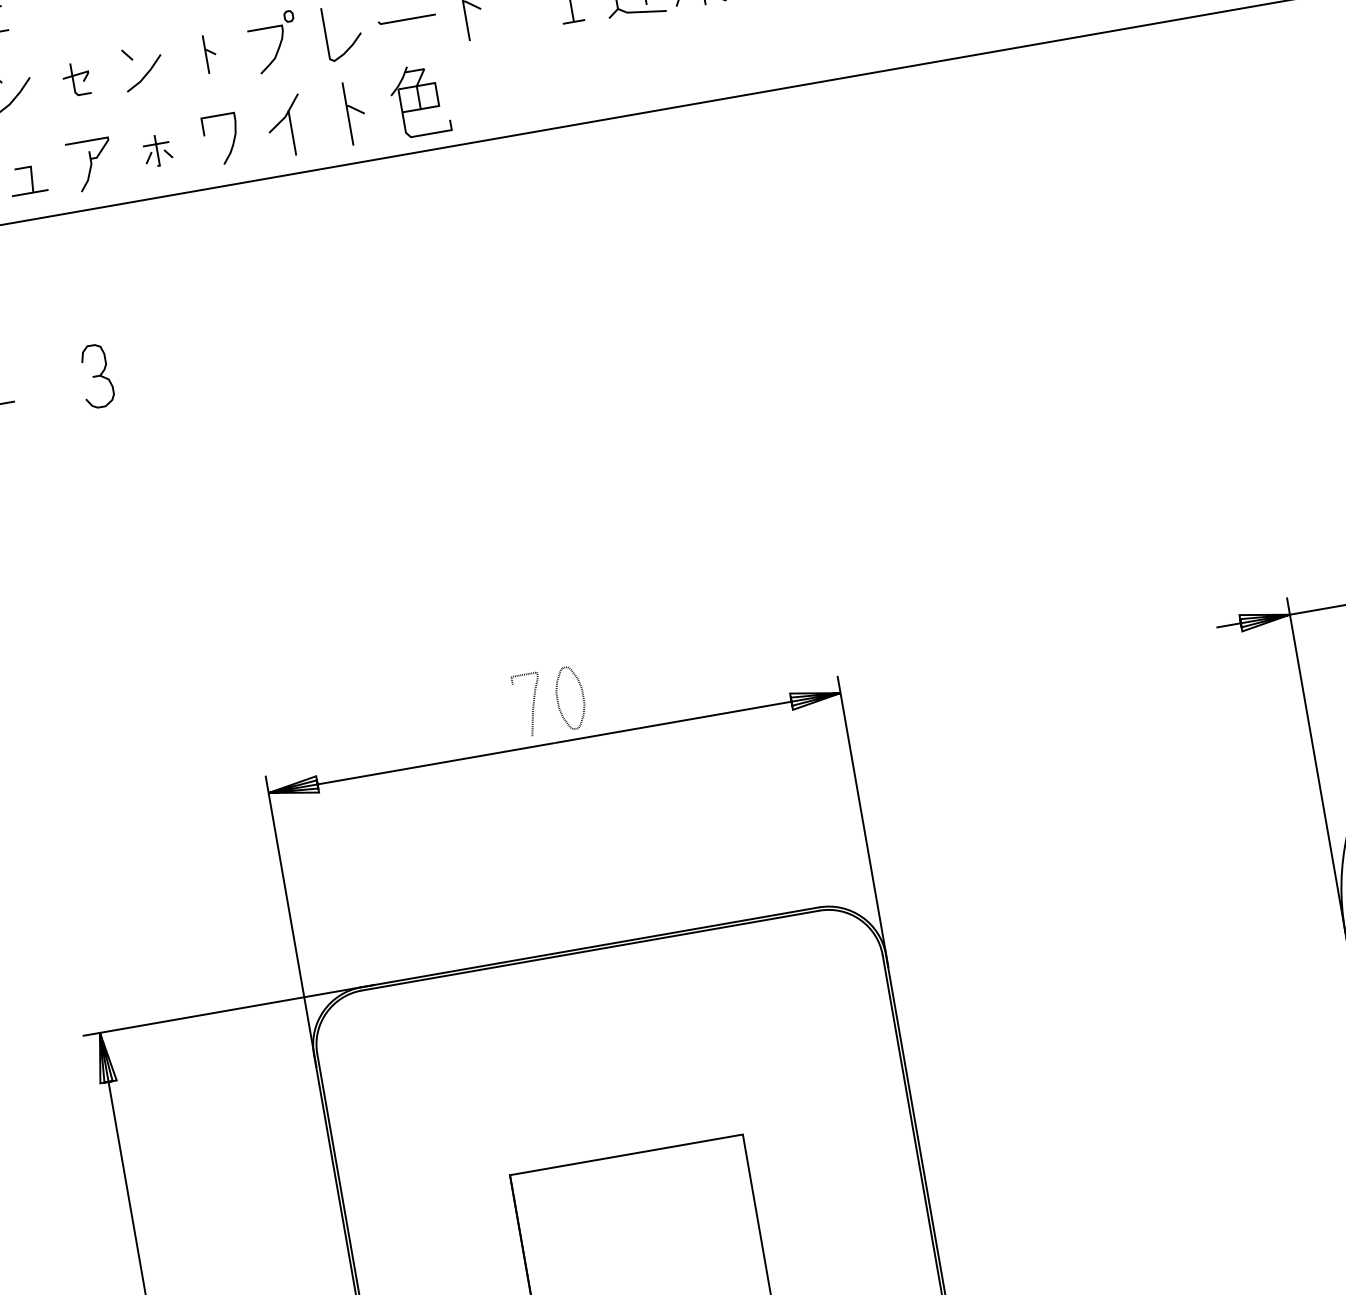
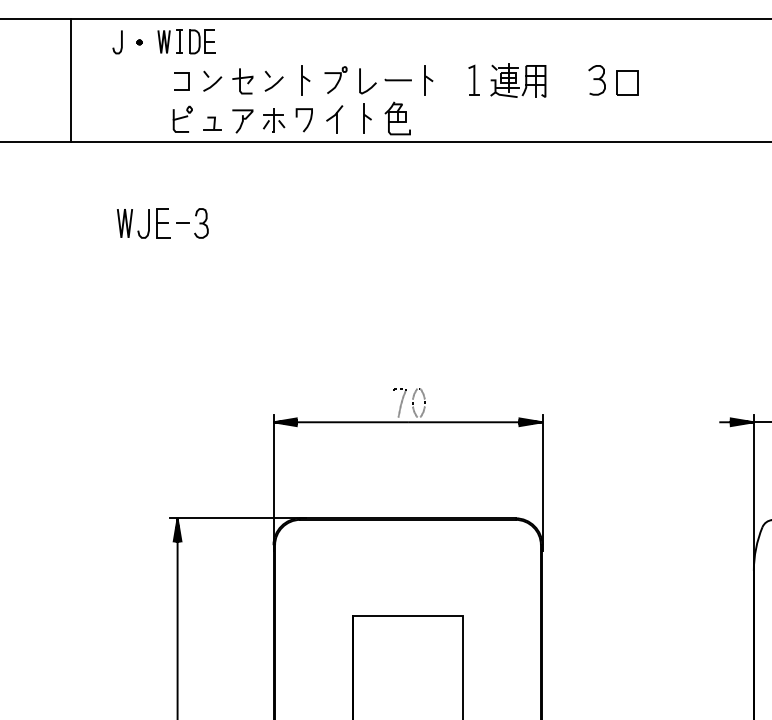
part: (209, 54) -> (305, 80), size x1.67
part: (75, 79) -> (242, 81), size x1.67
part: (158, 150) -> (274, 120), size x1.67
part: (96, 376) -> (201, 223), moved

